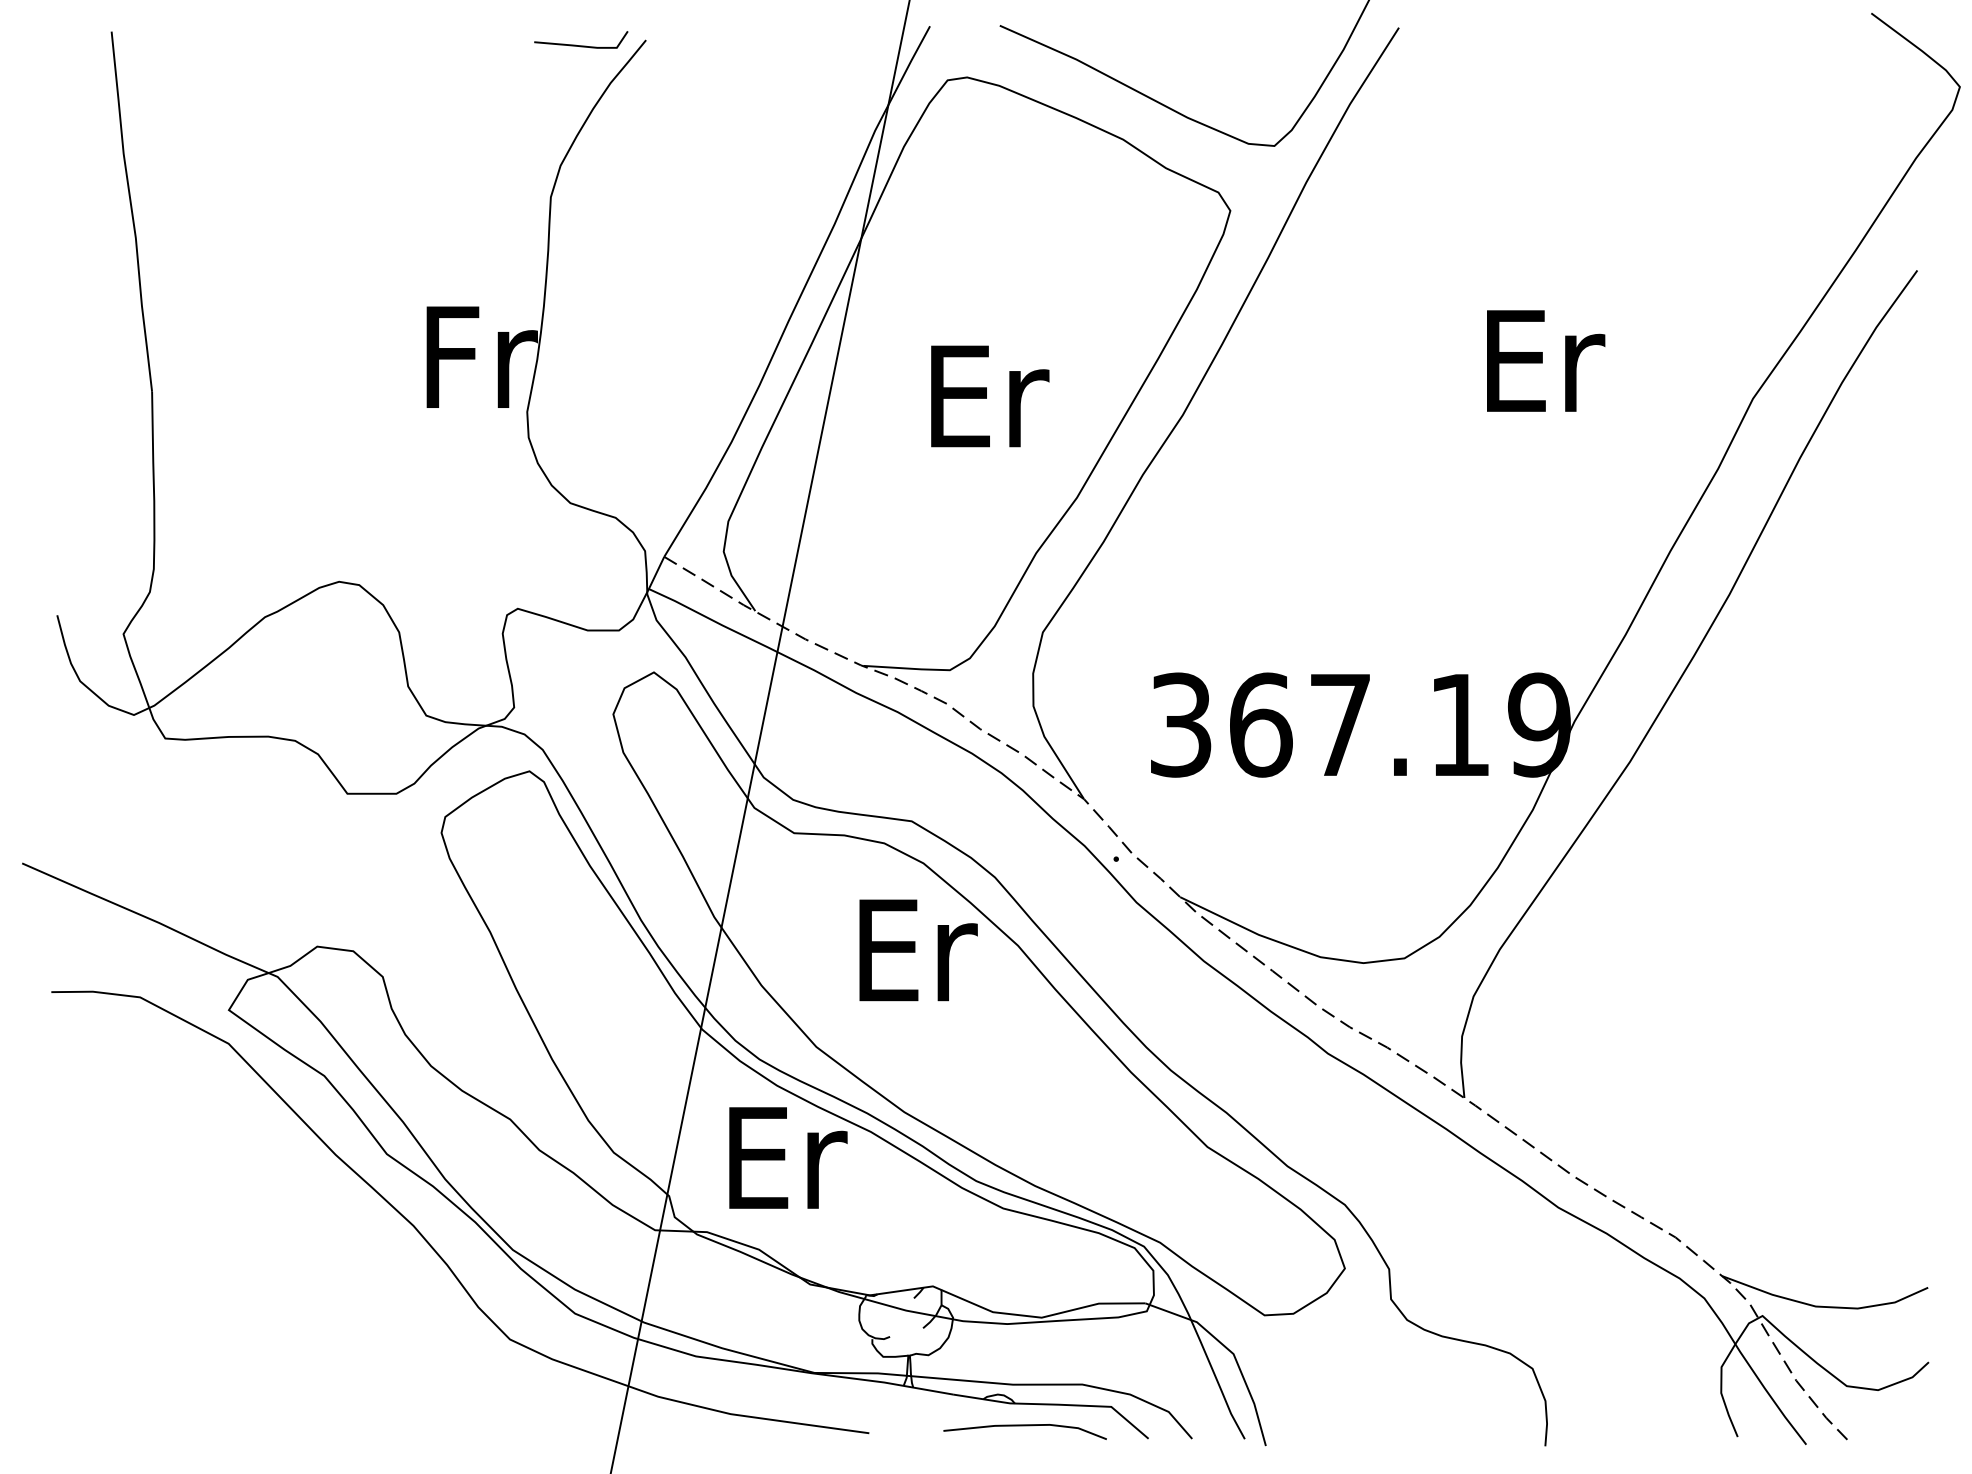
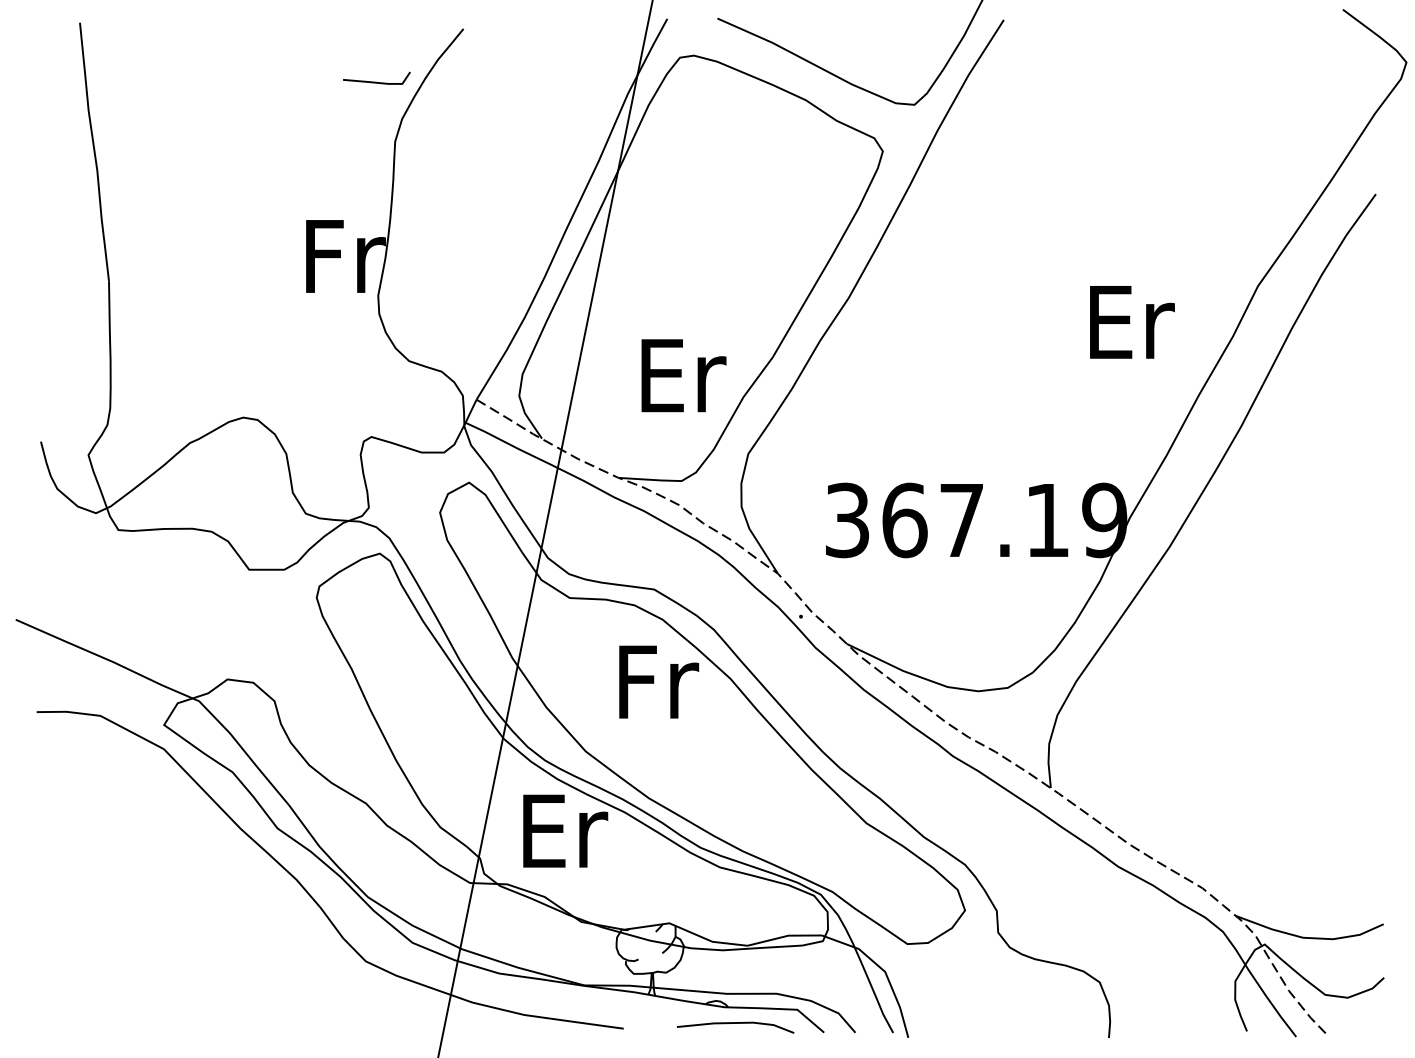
line: (581, 45) -> (376, 82), moved
text: (1546, 360) -> (1132, 321), moved
text: (990, 396) -> (684, 375), moved
text: (918, 950) -> (659, 682), Er -> Fr

